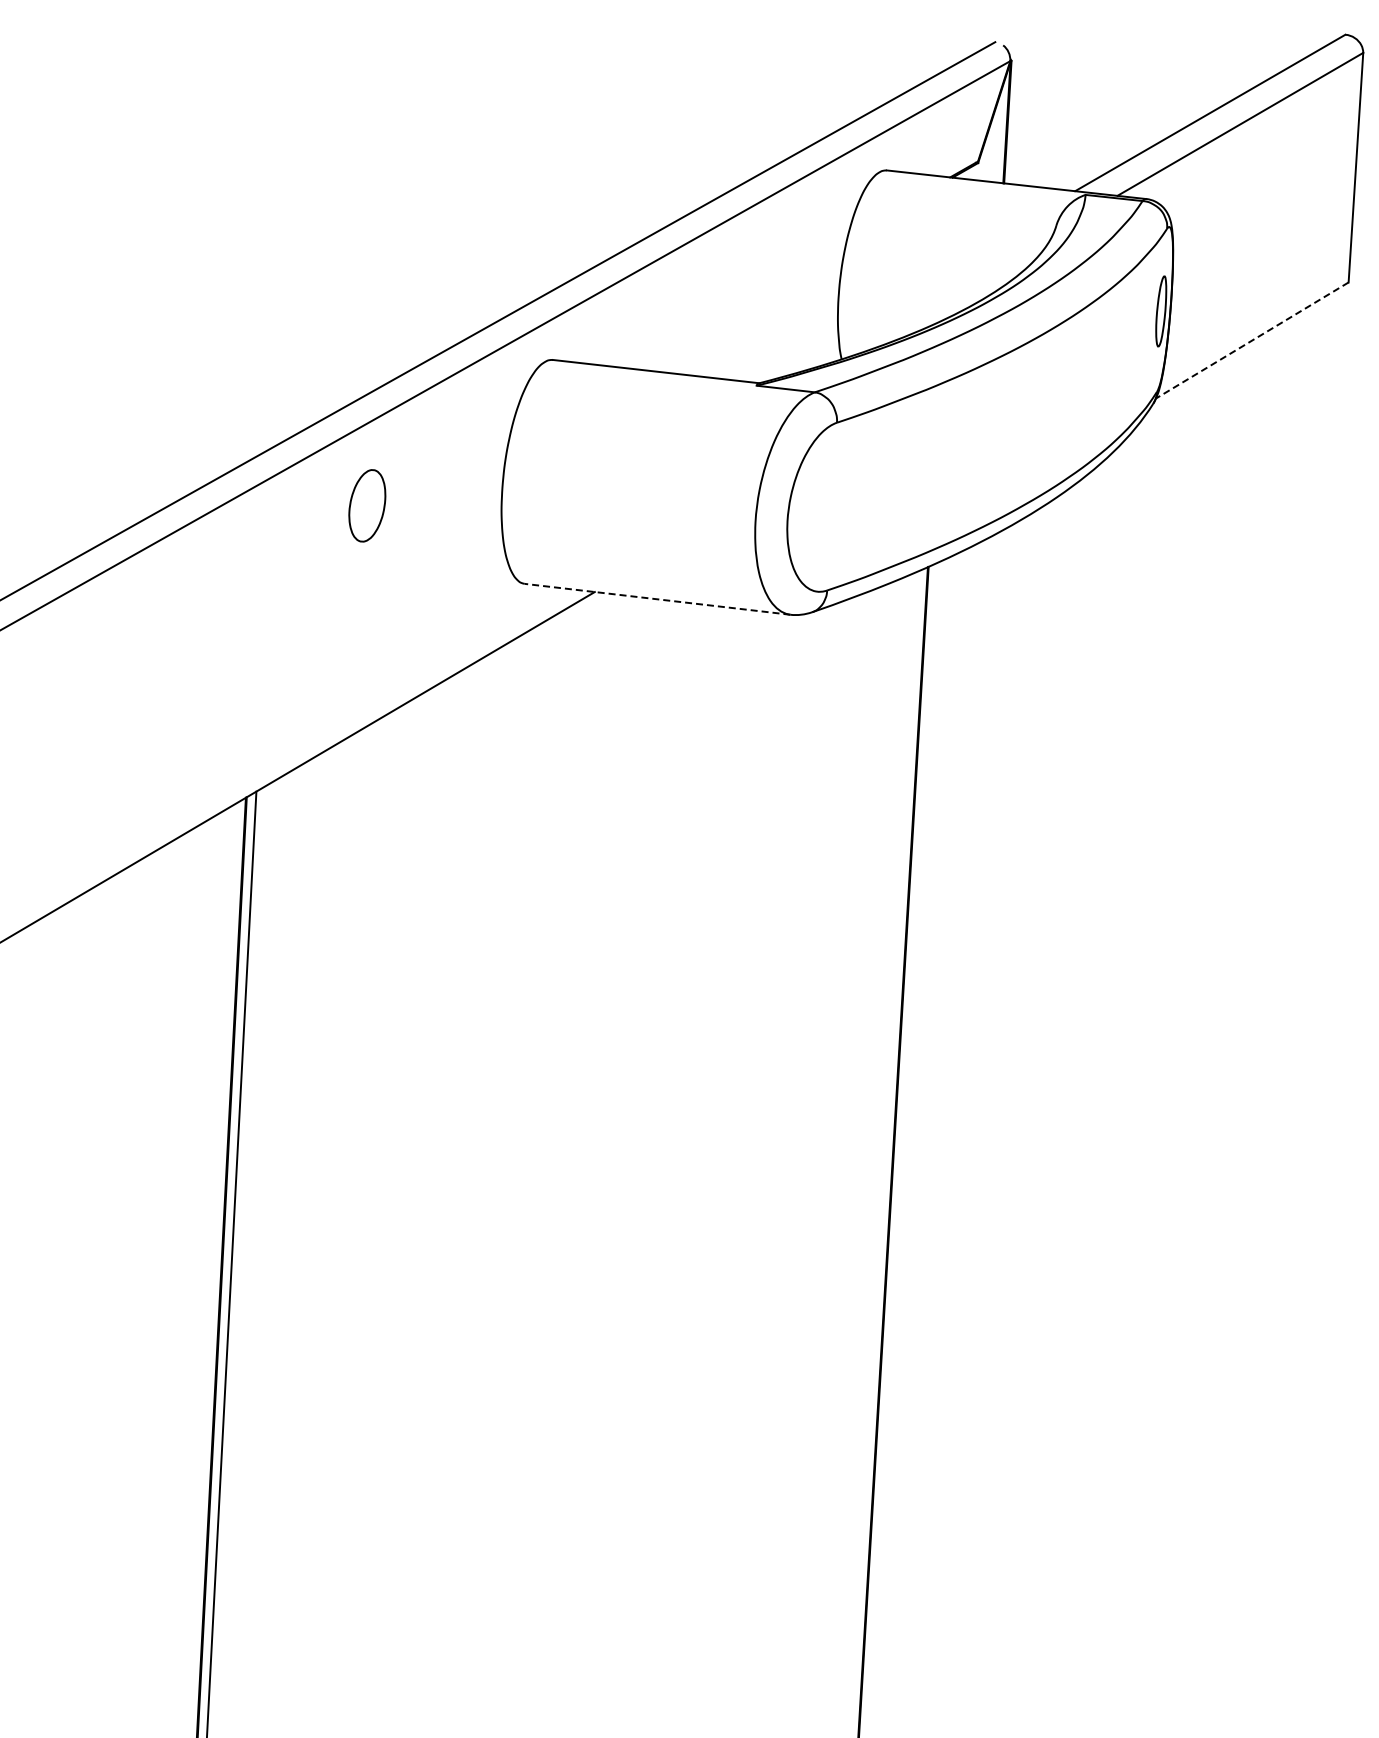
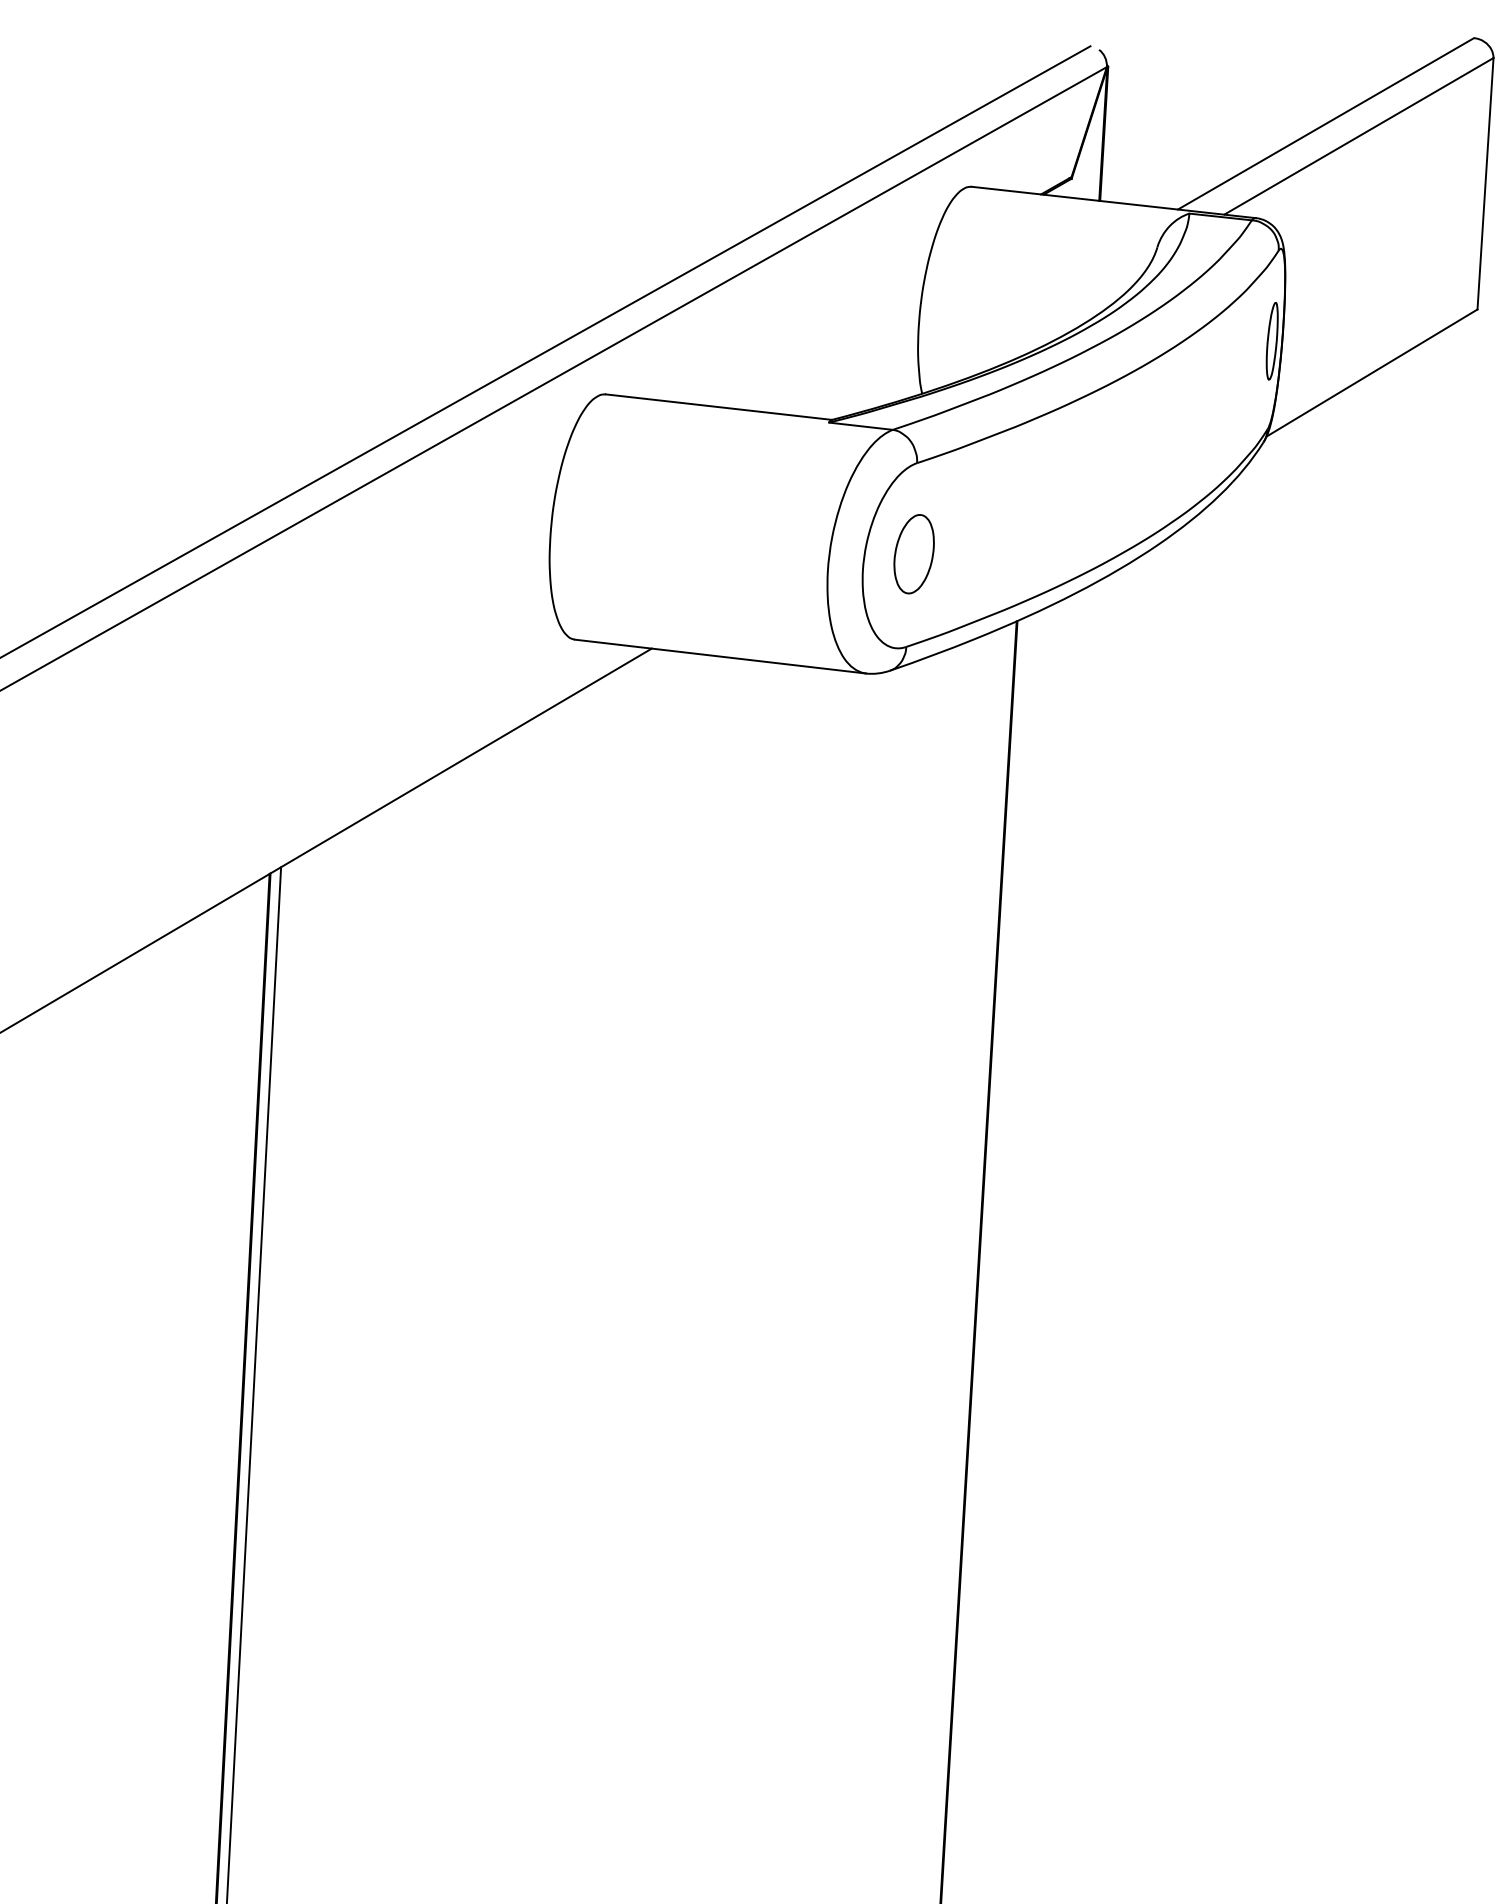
line: (1251, 340) -> (1371, 373), dashed -> solid
part: (367, 505) -> (914, 553), moved
line: (657, 599) -> (720, 656), dashed -> solid

